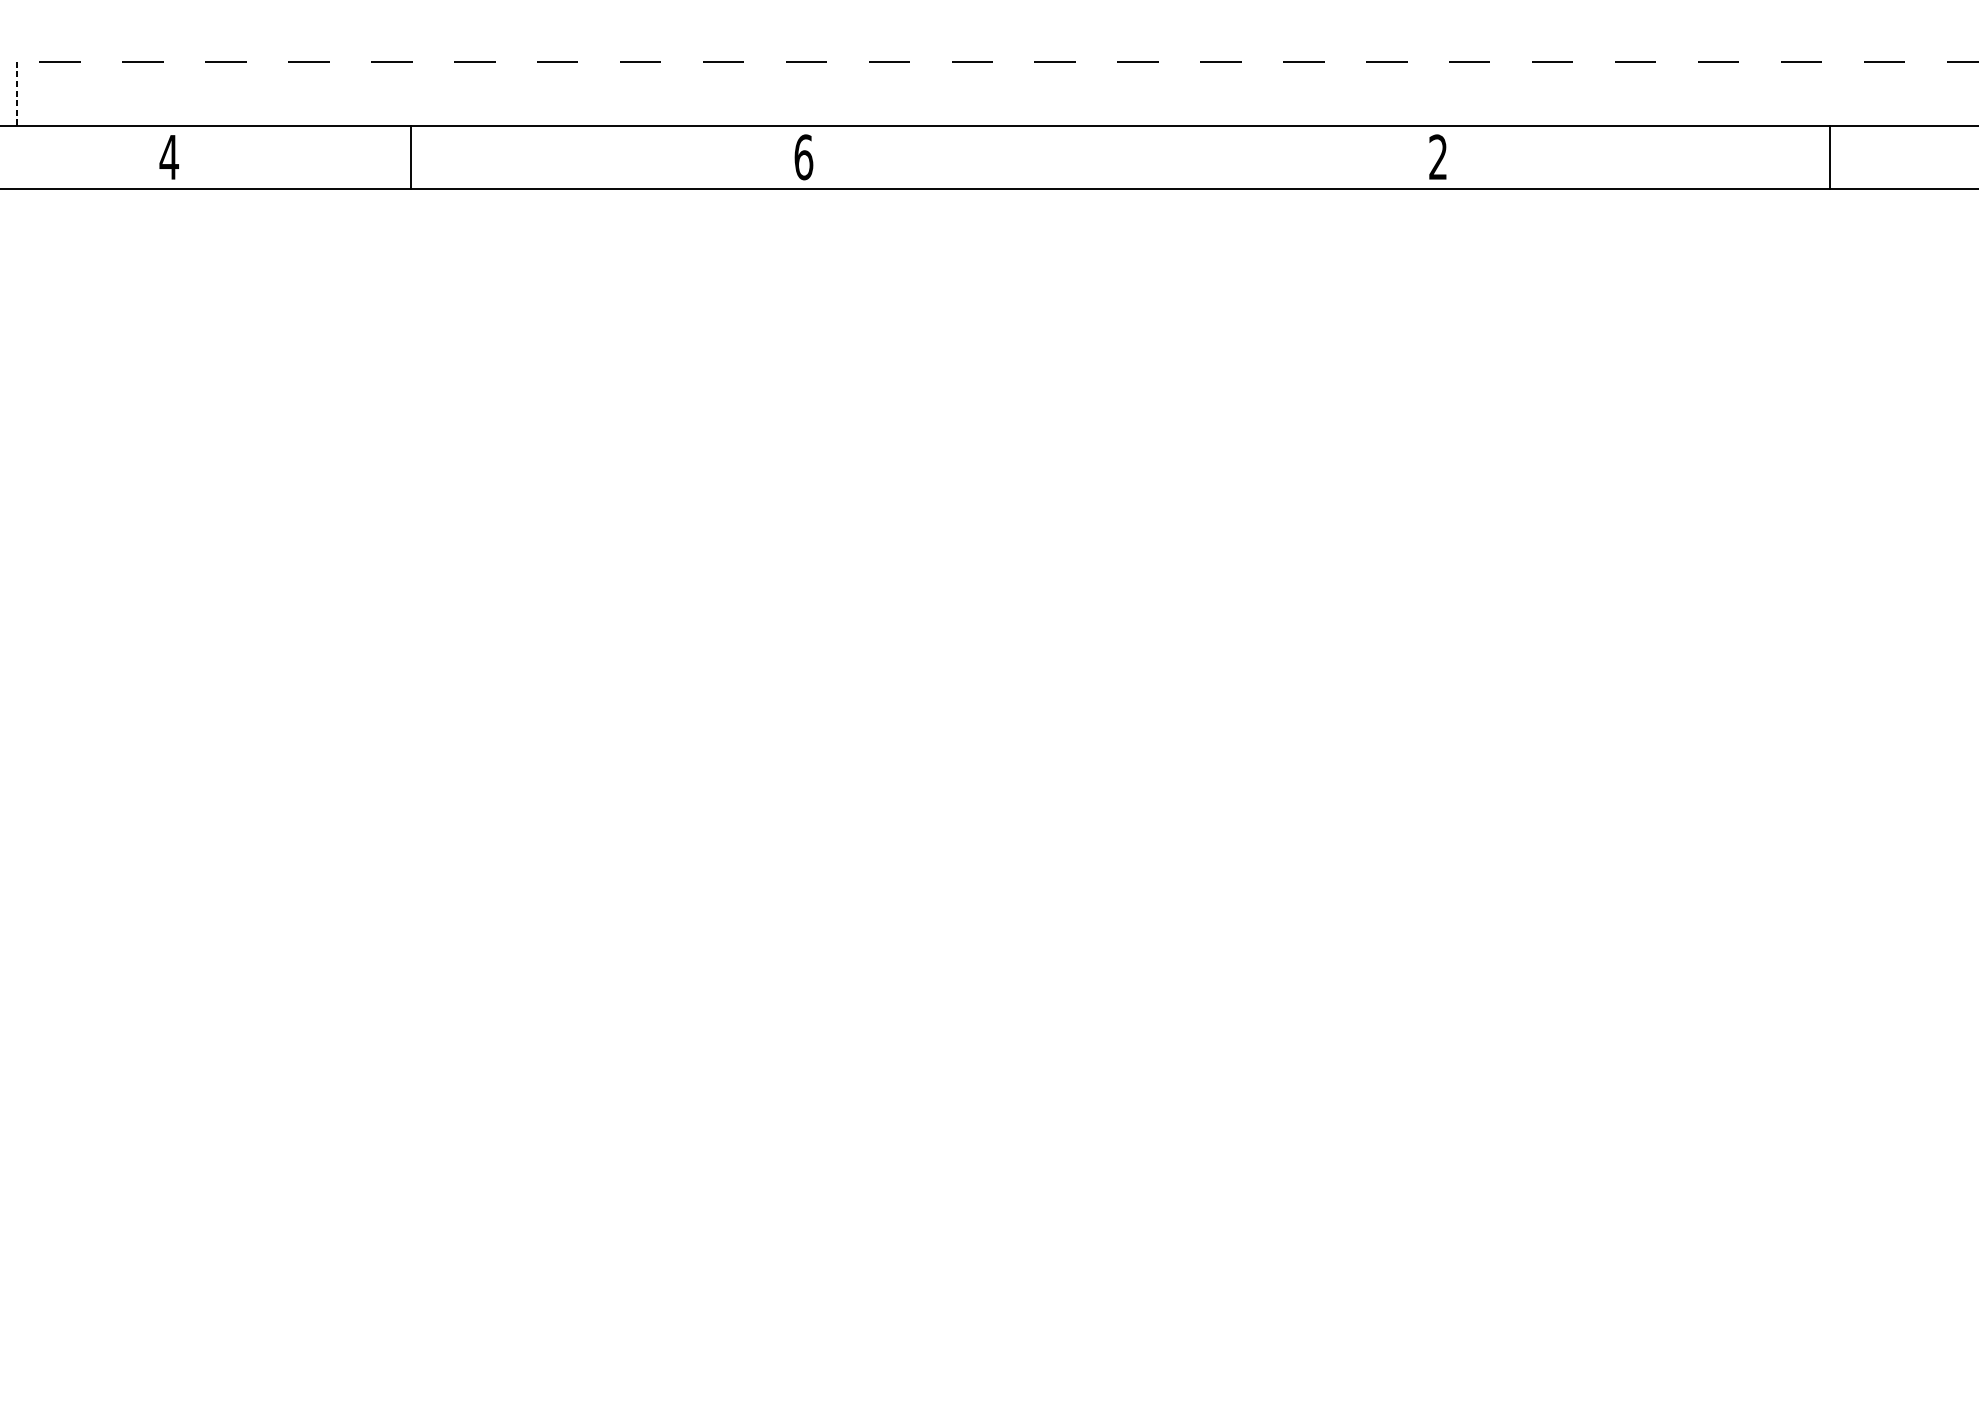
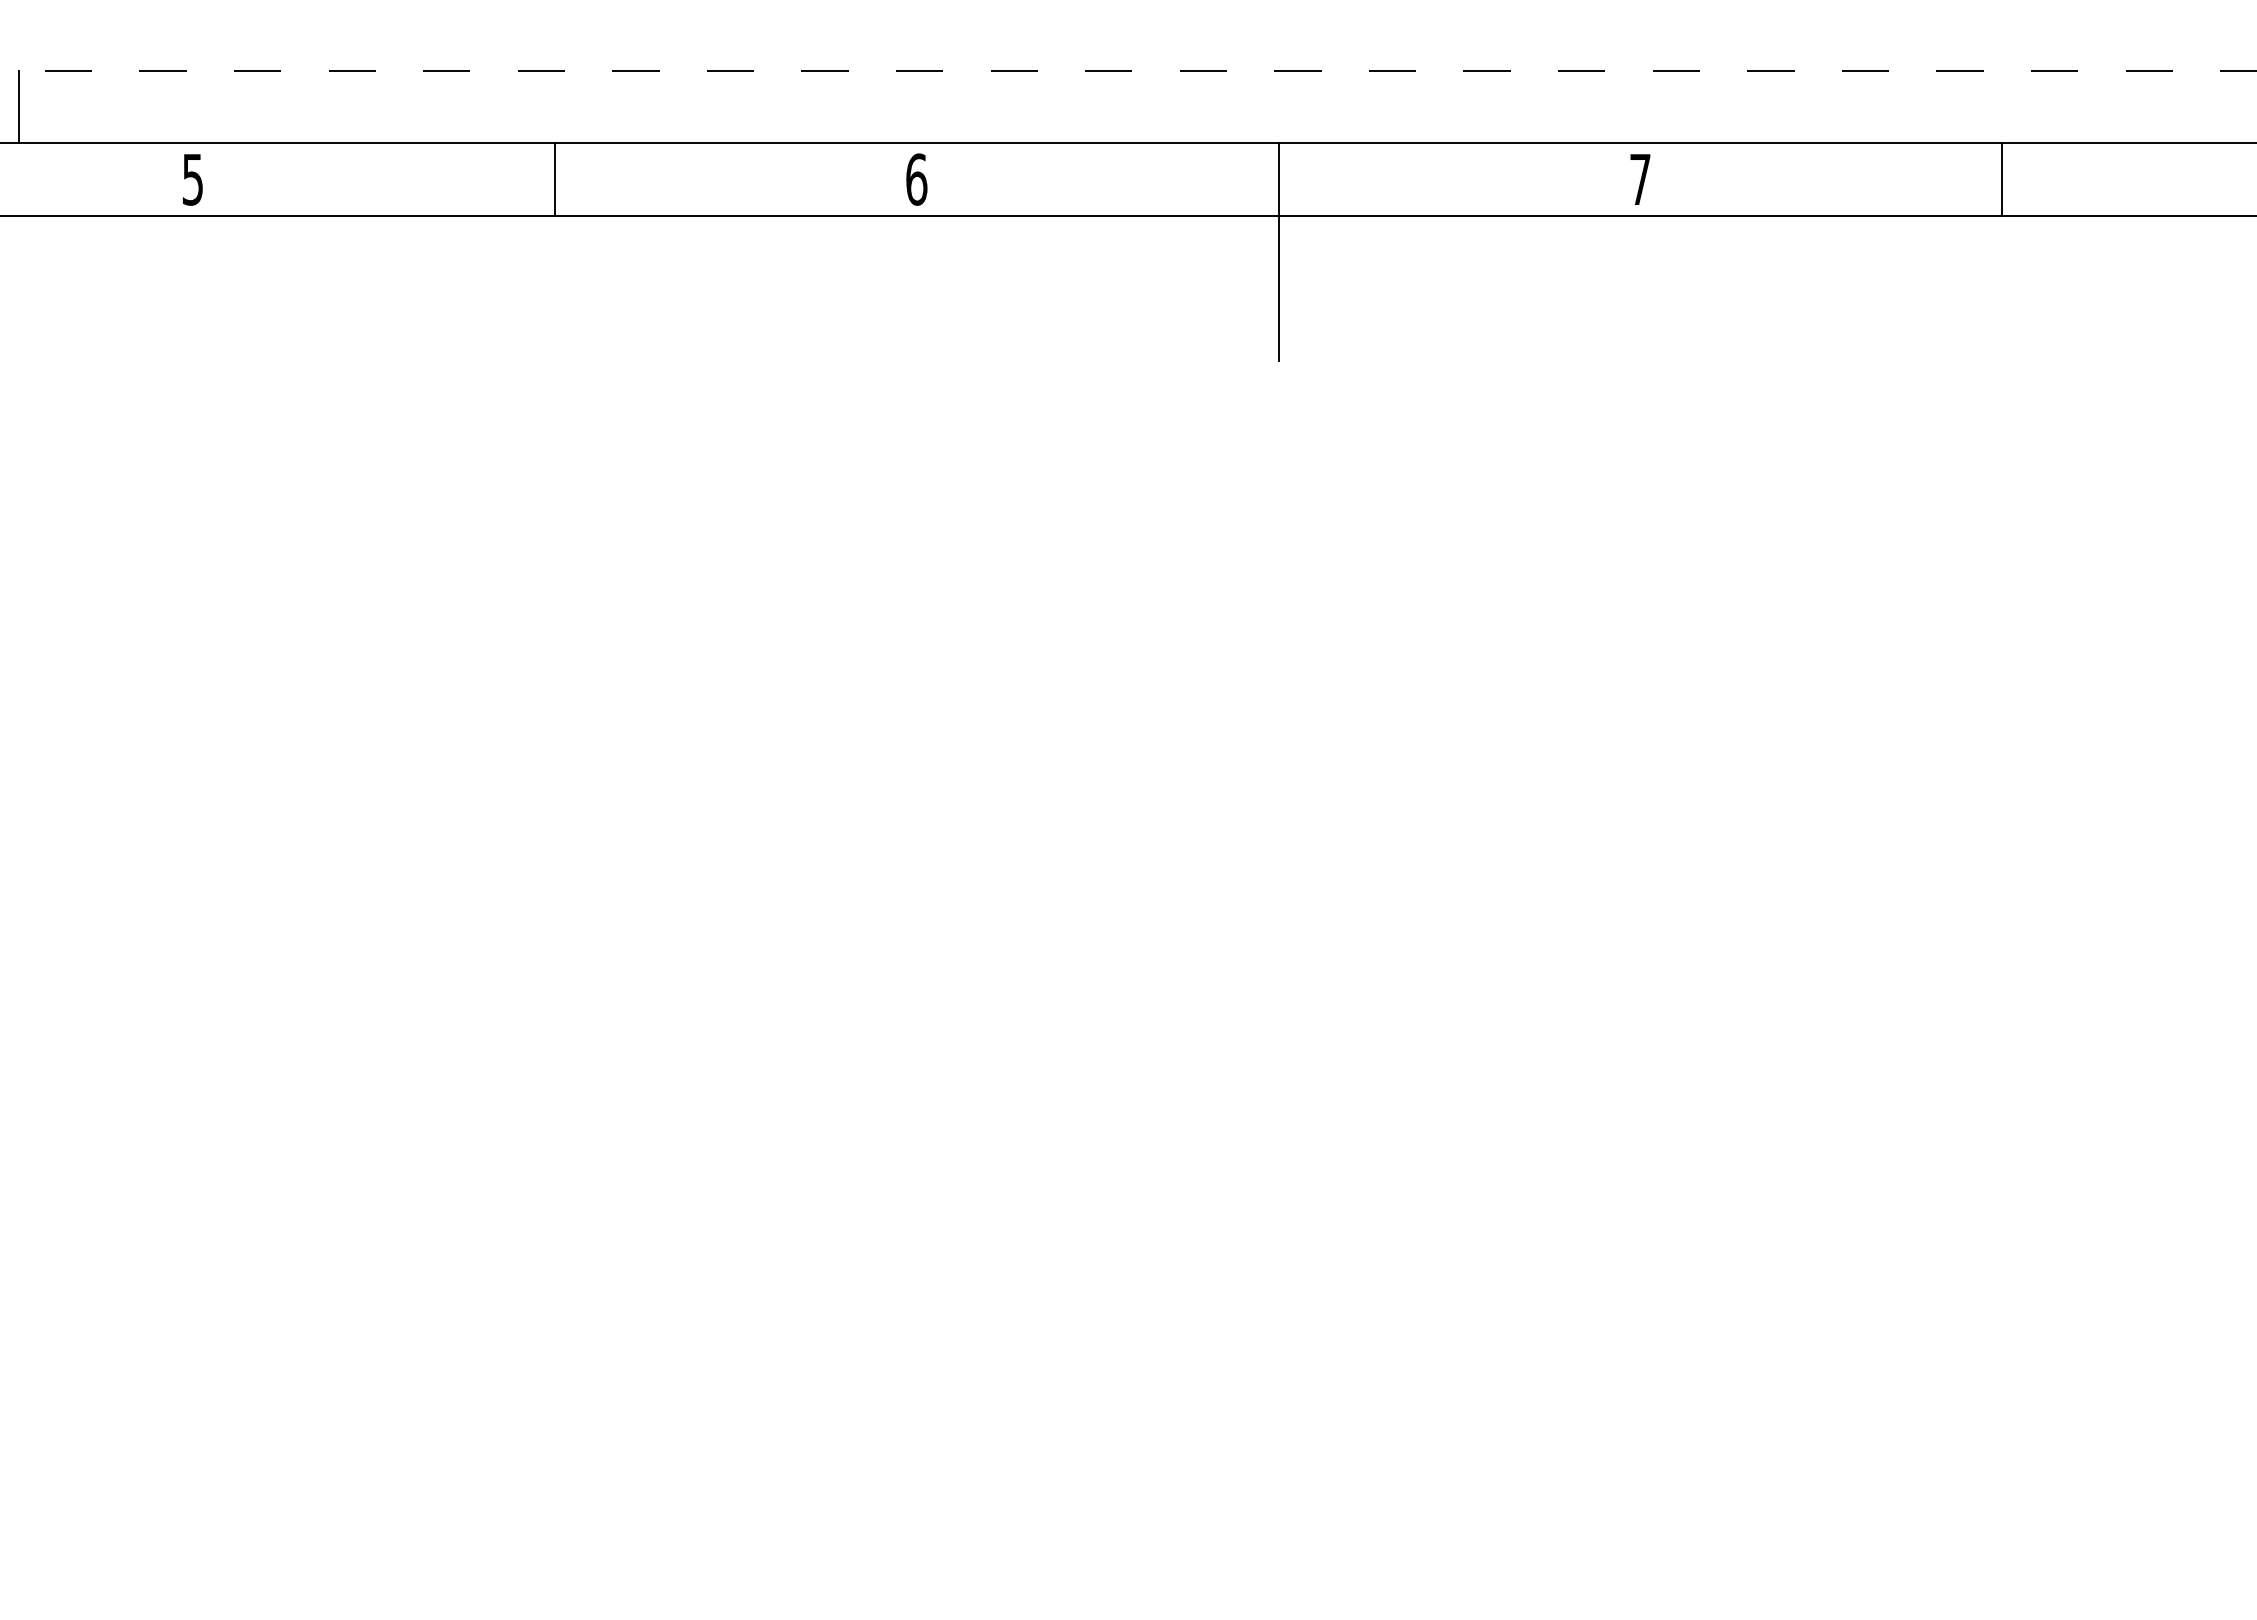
line: (17, 93) -> (19, 106), dashed -> solid
text: (1438, 156) -> (1640, 178), 2 -> 7
text: (168, 157) -> (192, 179), 4 -> 5
line: (410, 157) -> (554, 179), moved
line: (1830, 157) -> (2002, 179), moved
line: (1121, 220) -> (1278, 251), added

